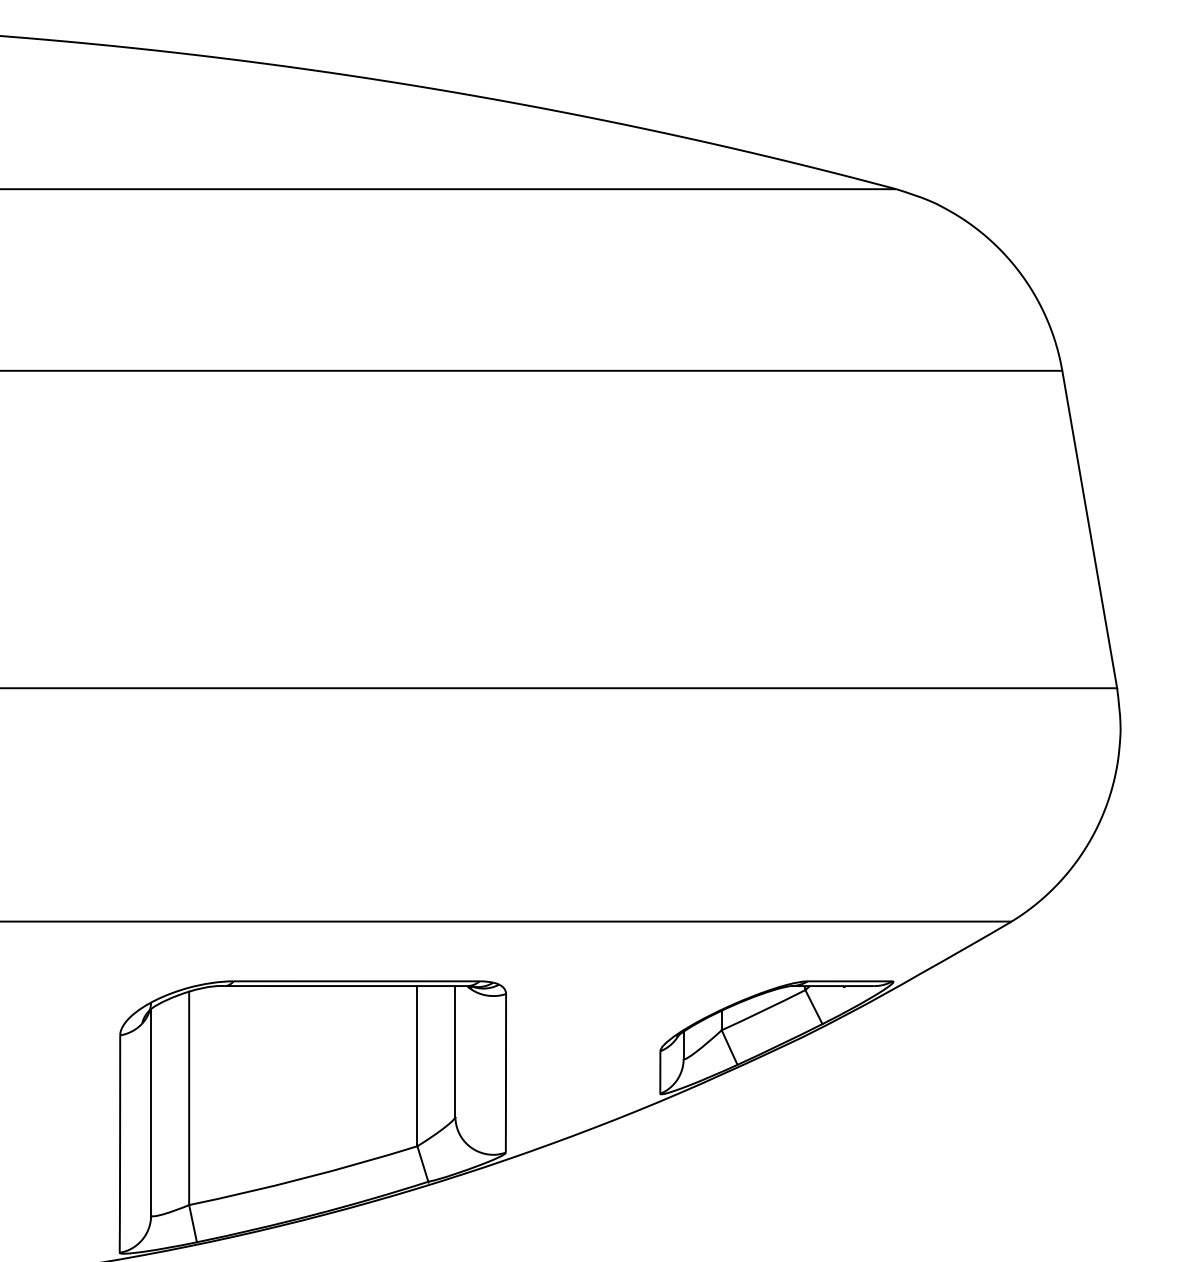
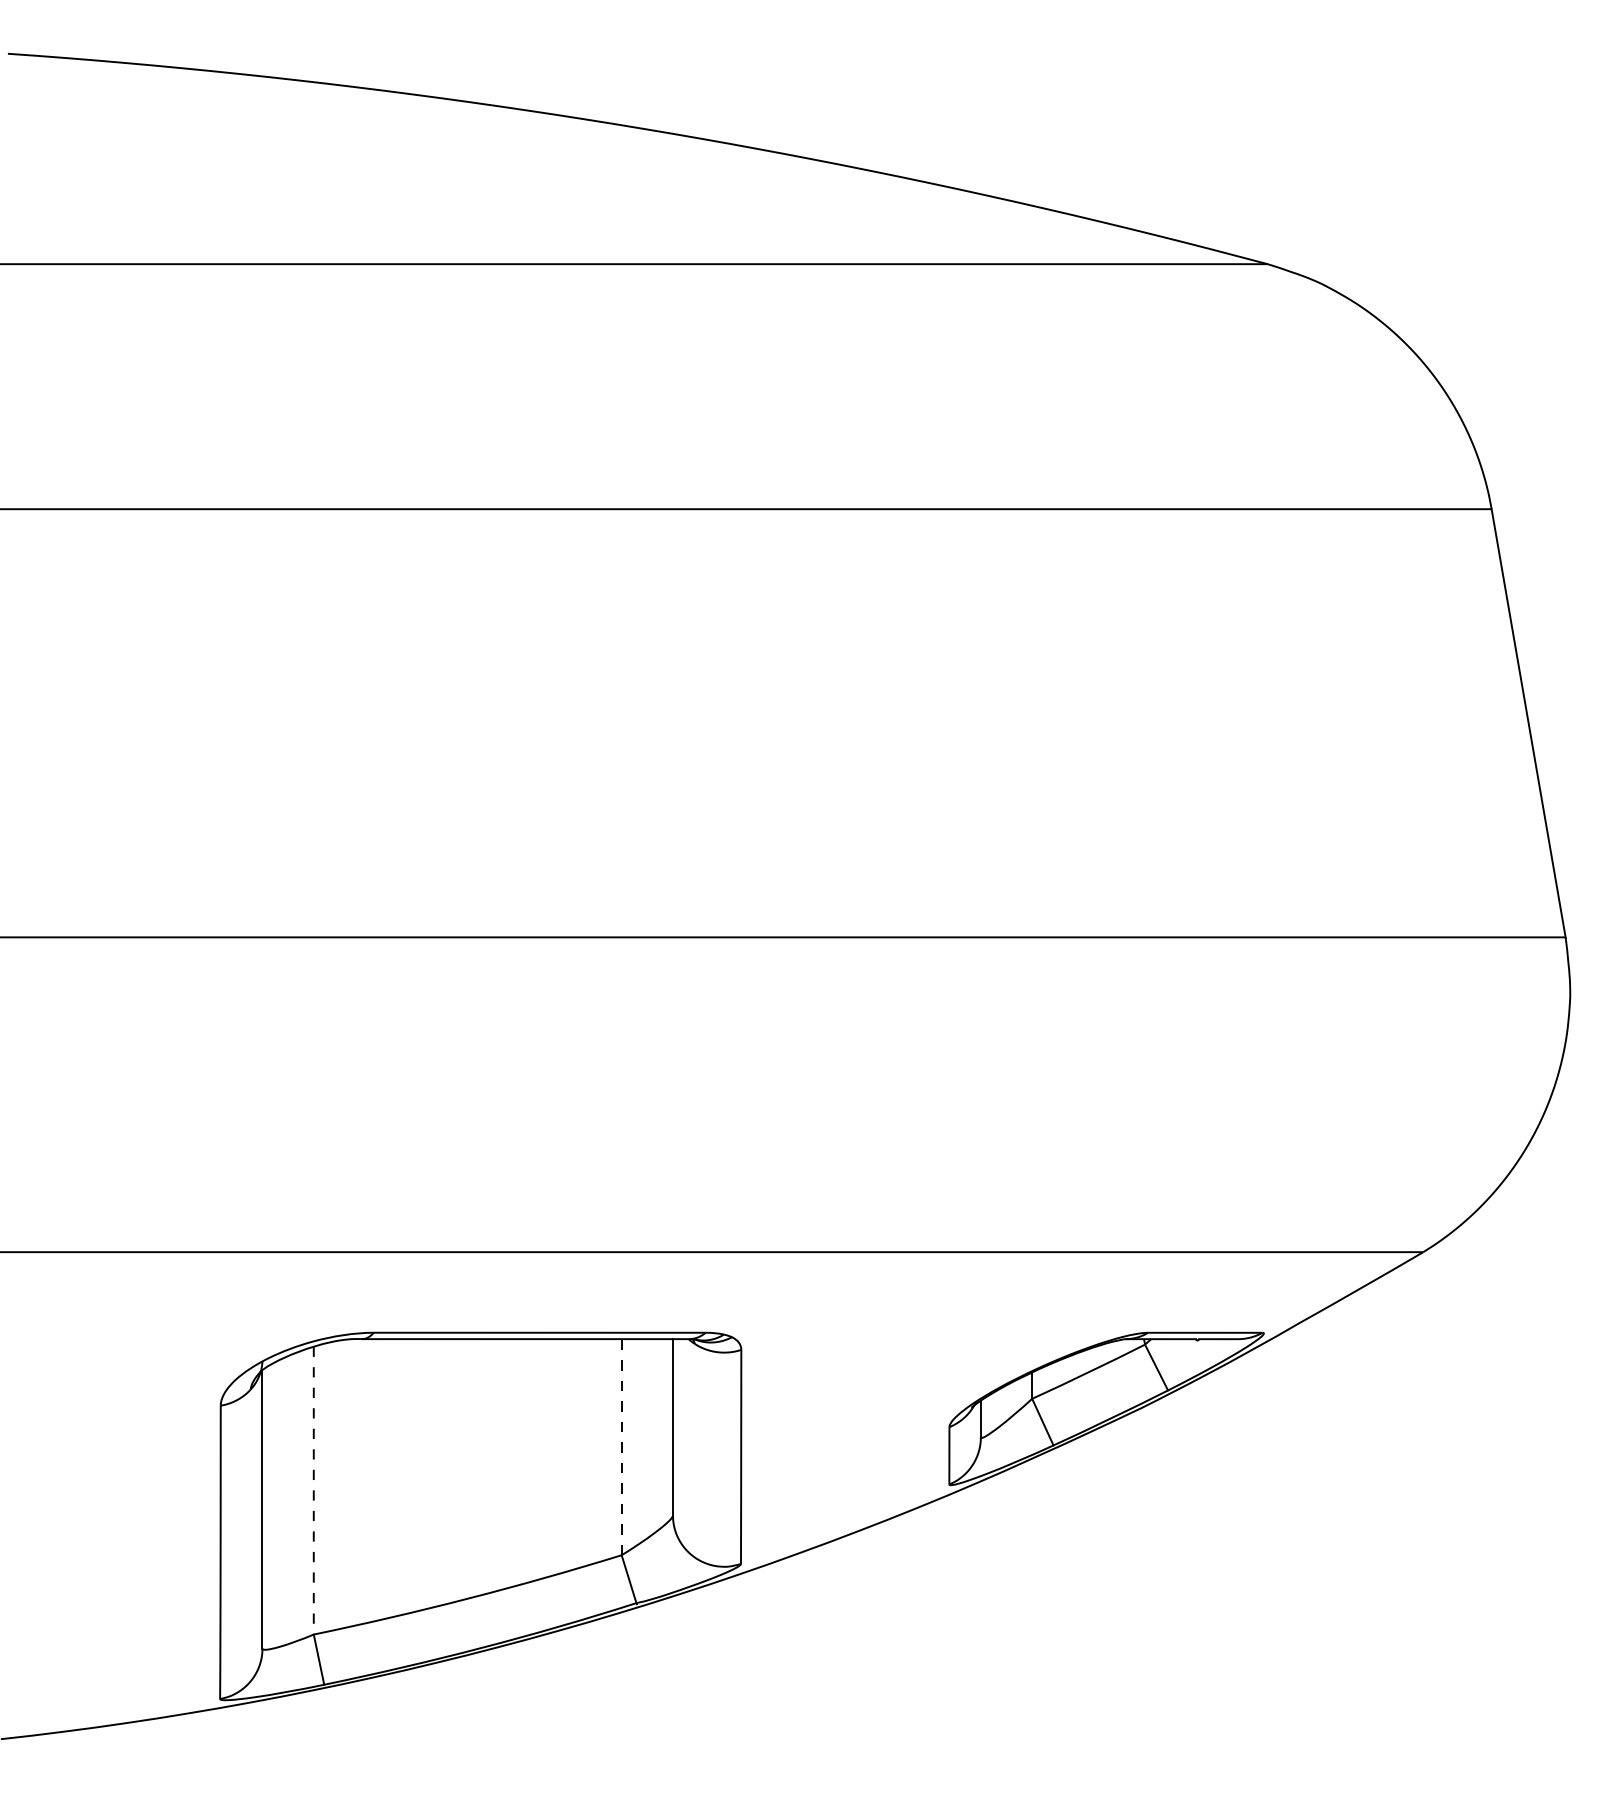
line: (417, 1065) -> (621, 1446), solid -> dashed
line: (188, 1098) -> (313, 1490), solid -> dashed

